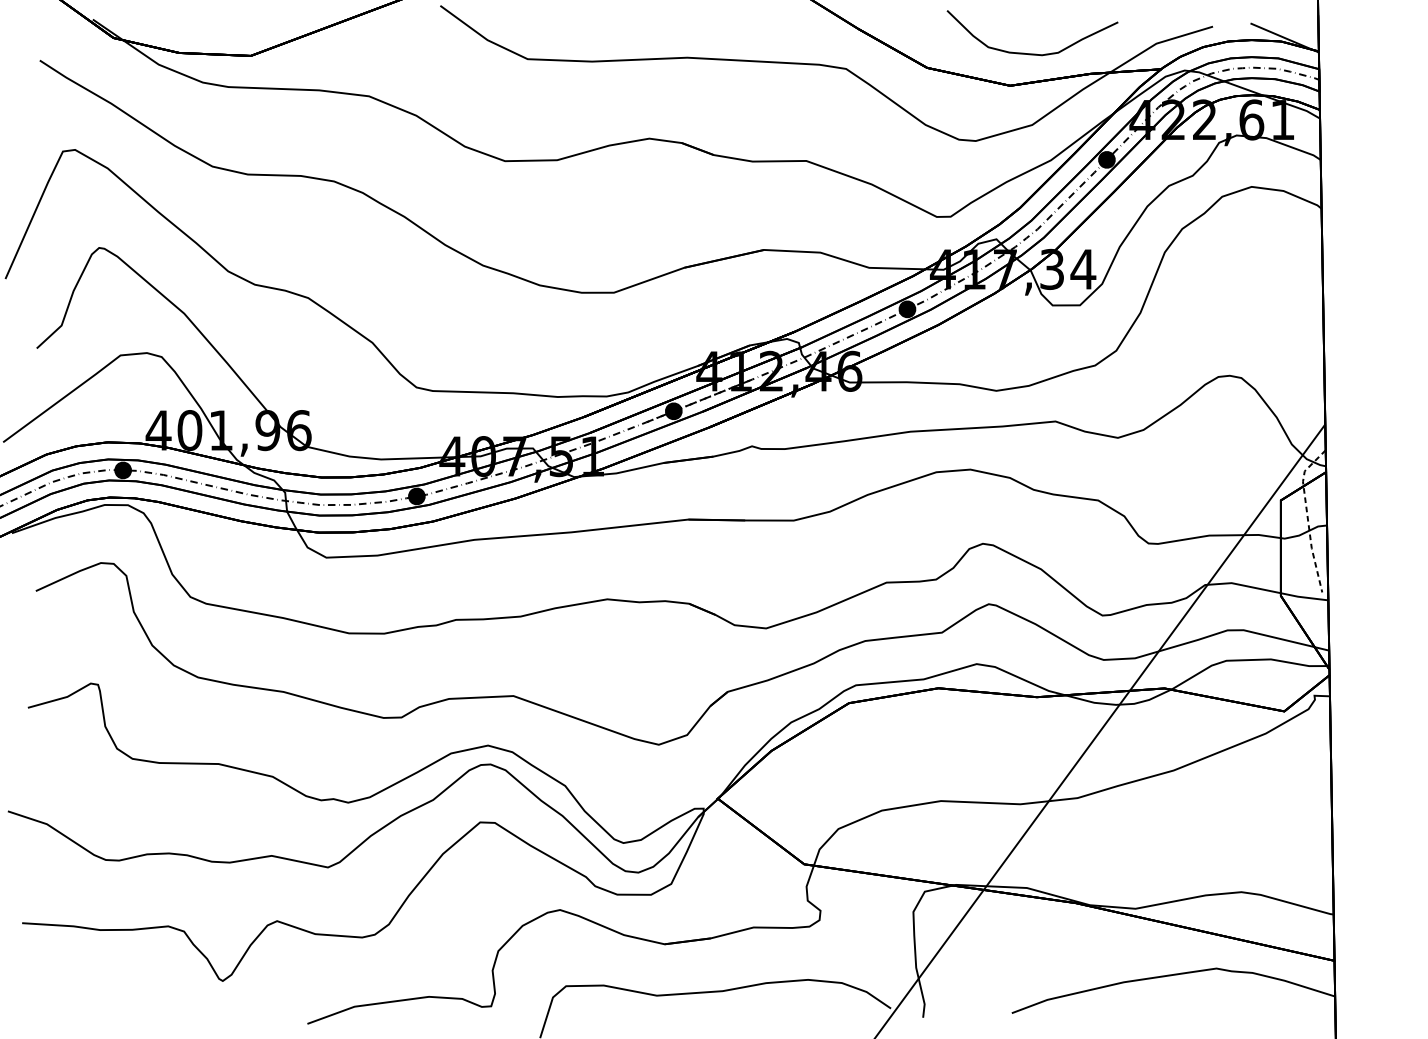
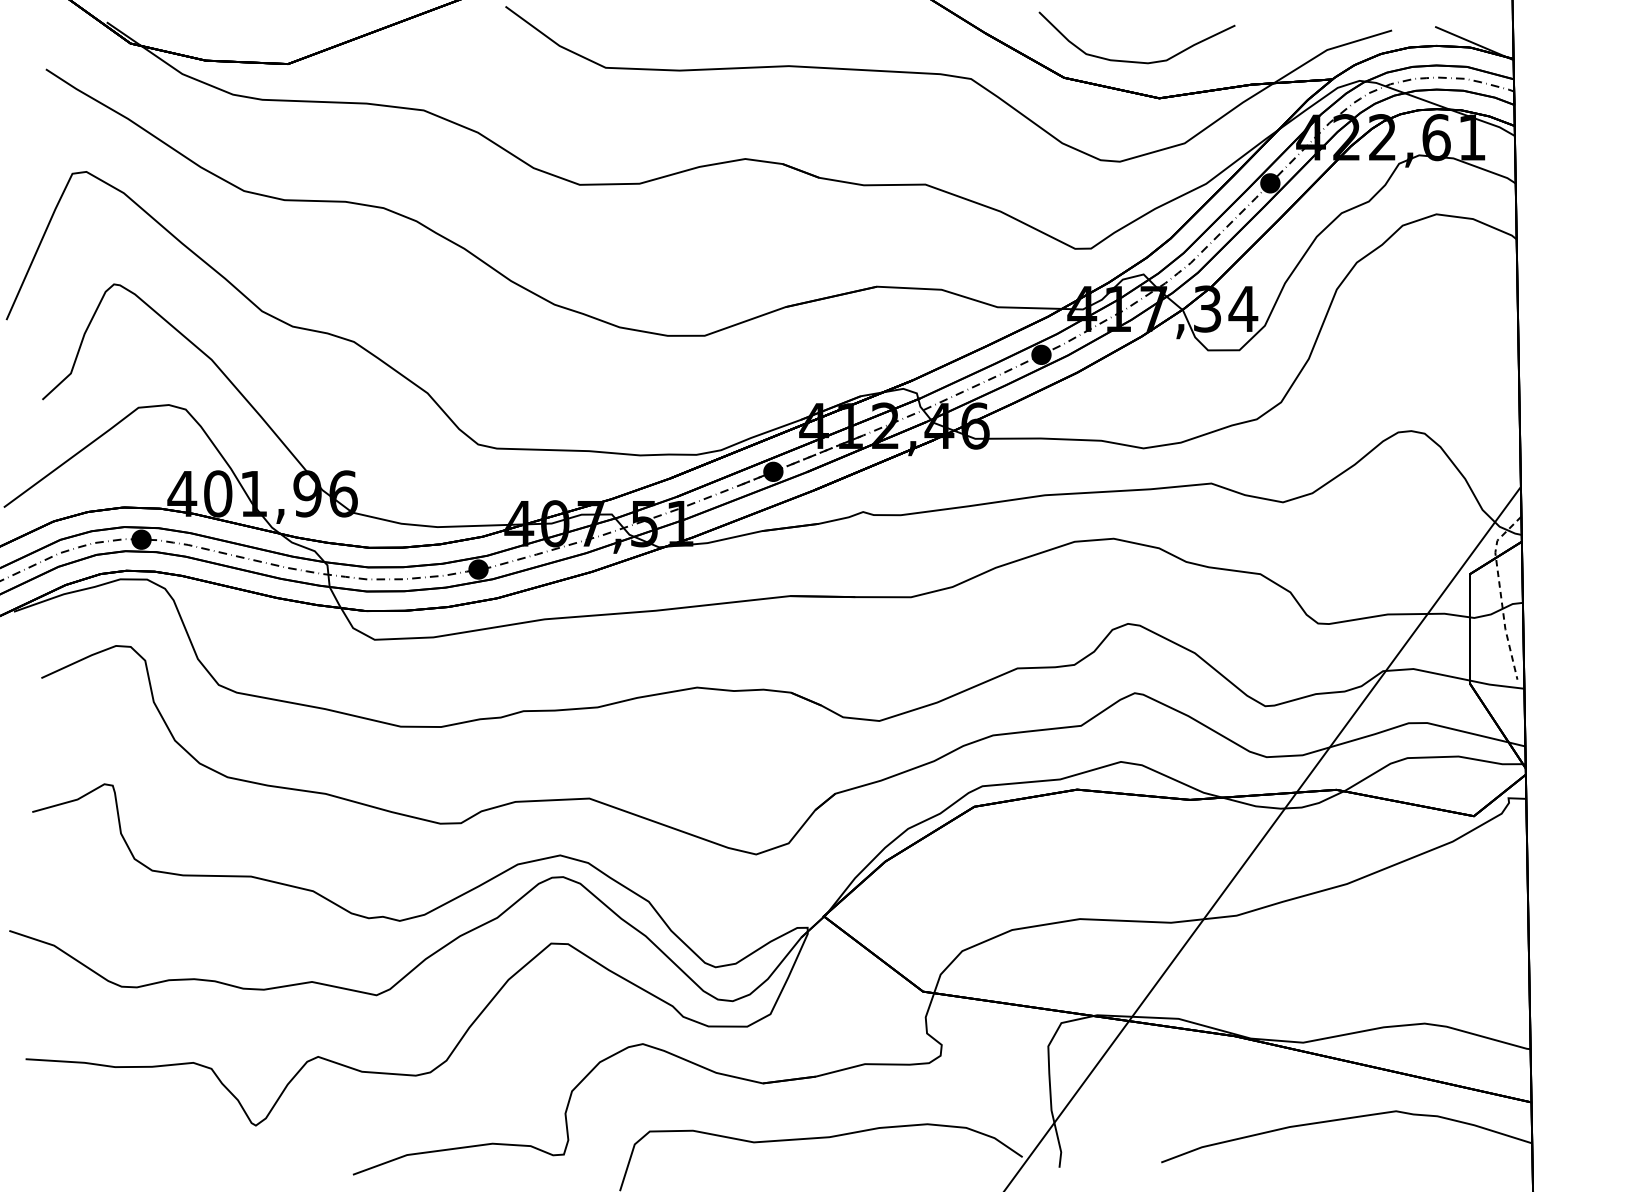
curve: (1032, 53) -> (1136, 61), moved

